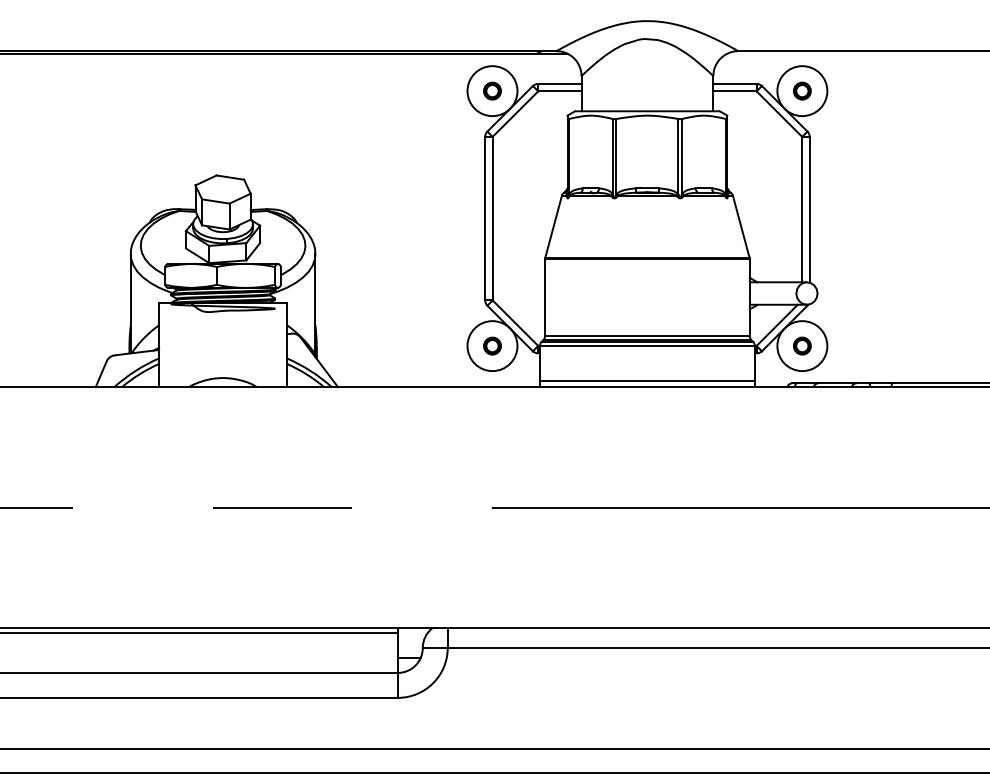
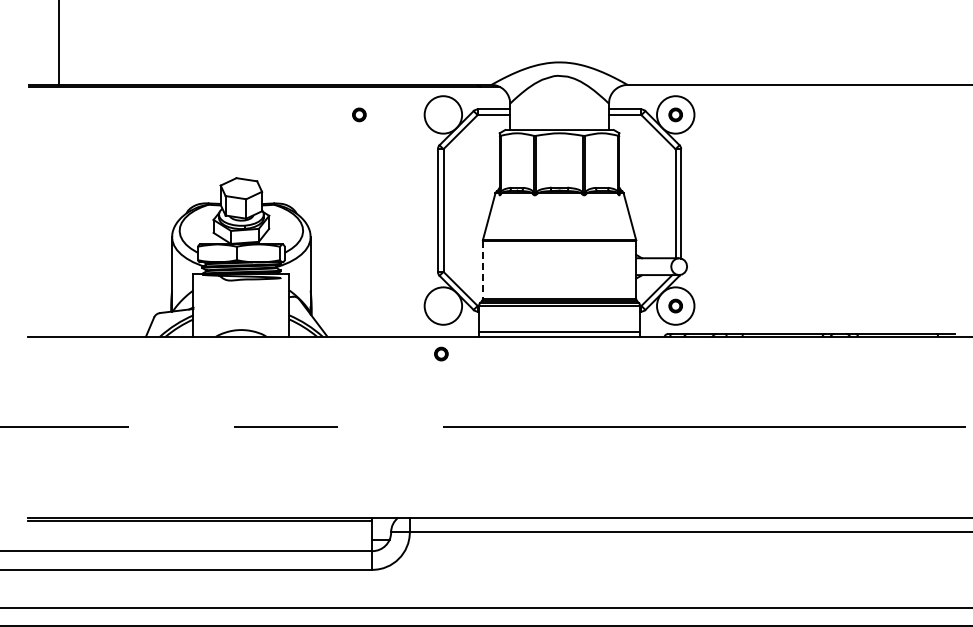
part: (492, 90) -> (359, 114), moved
line: (544, 297) -> (482, 269), solid -> dashed
part: (492, 345) -> (441, 353), moved

